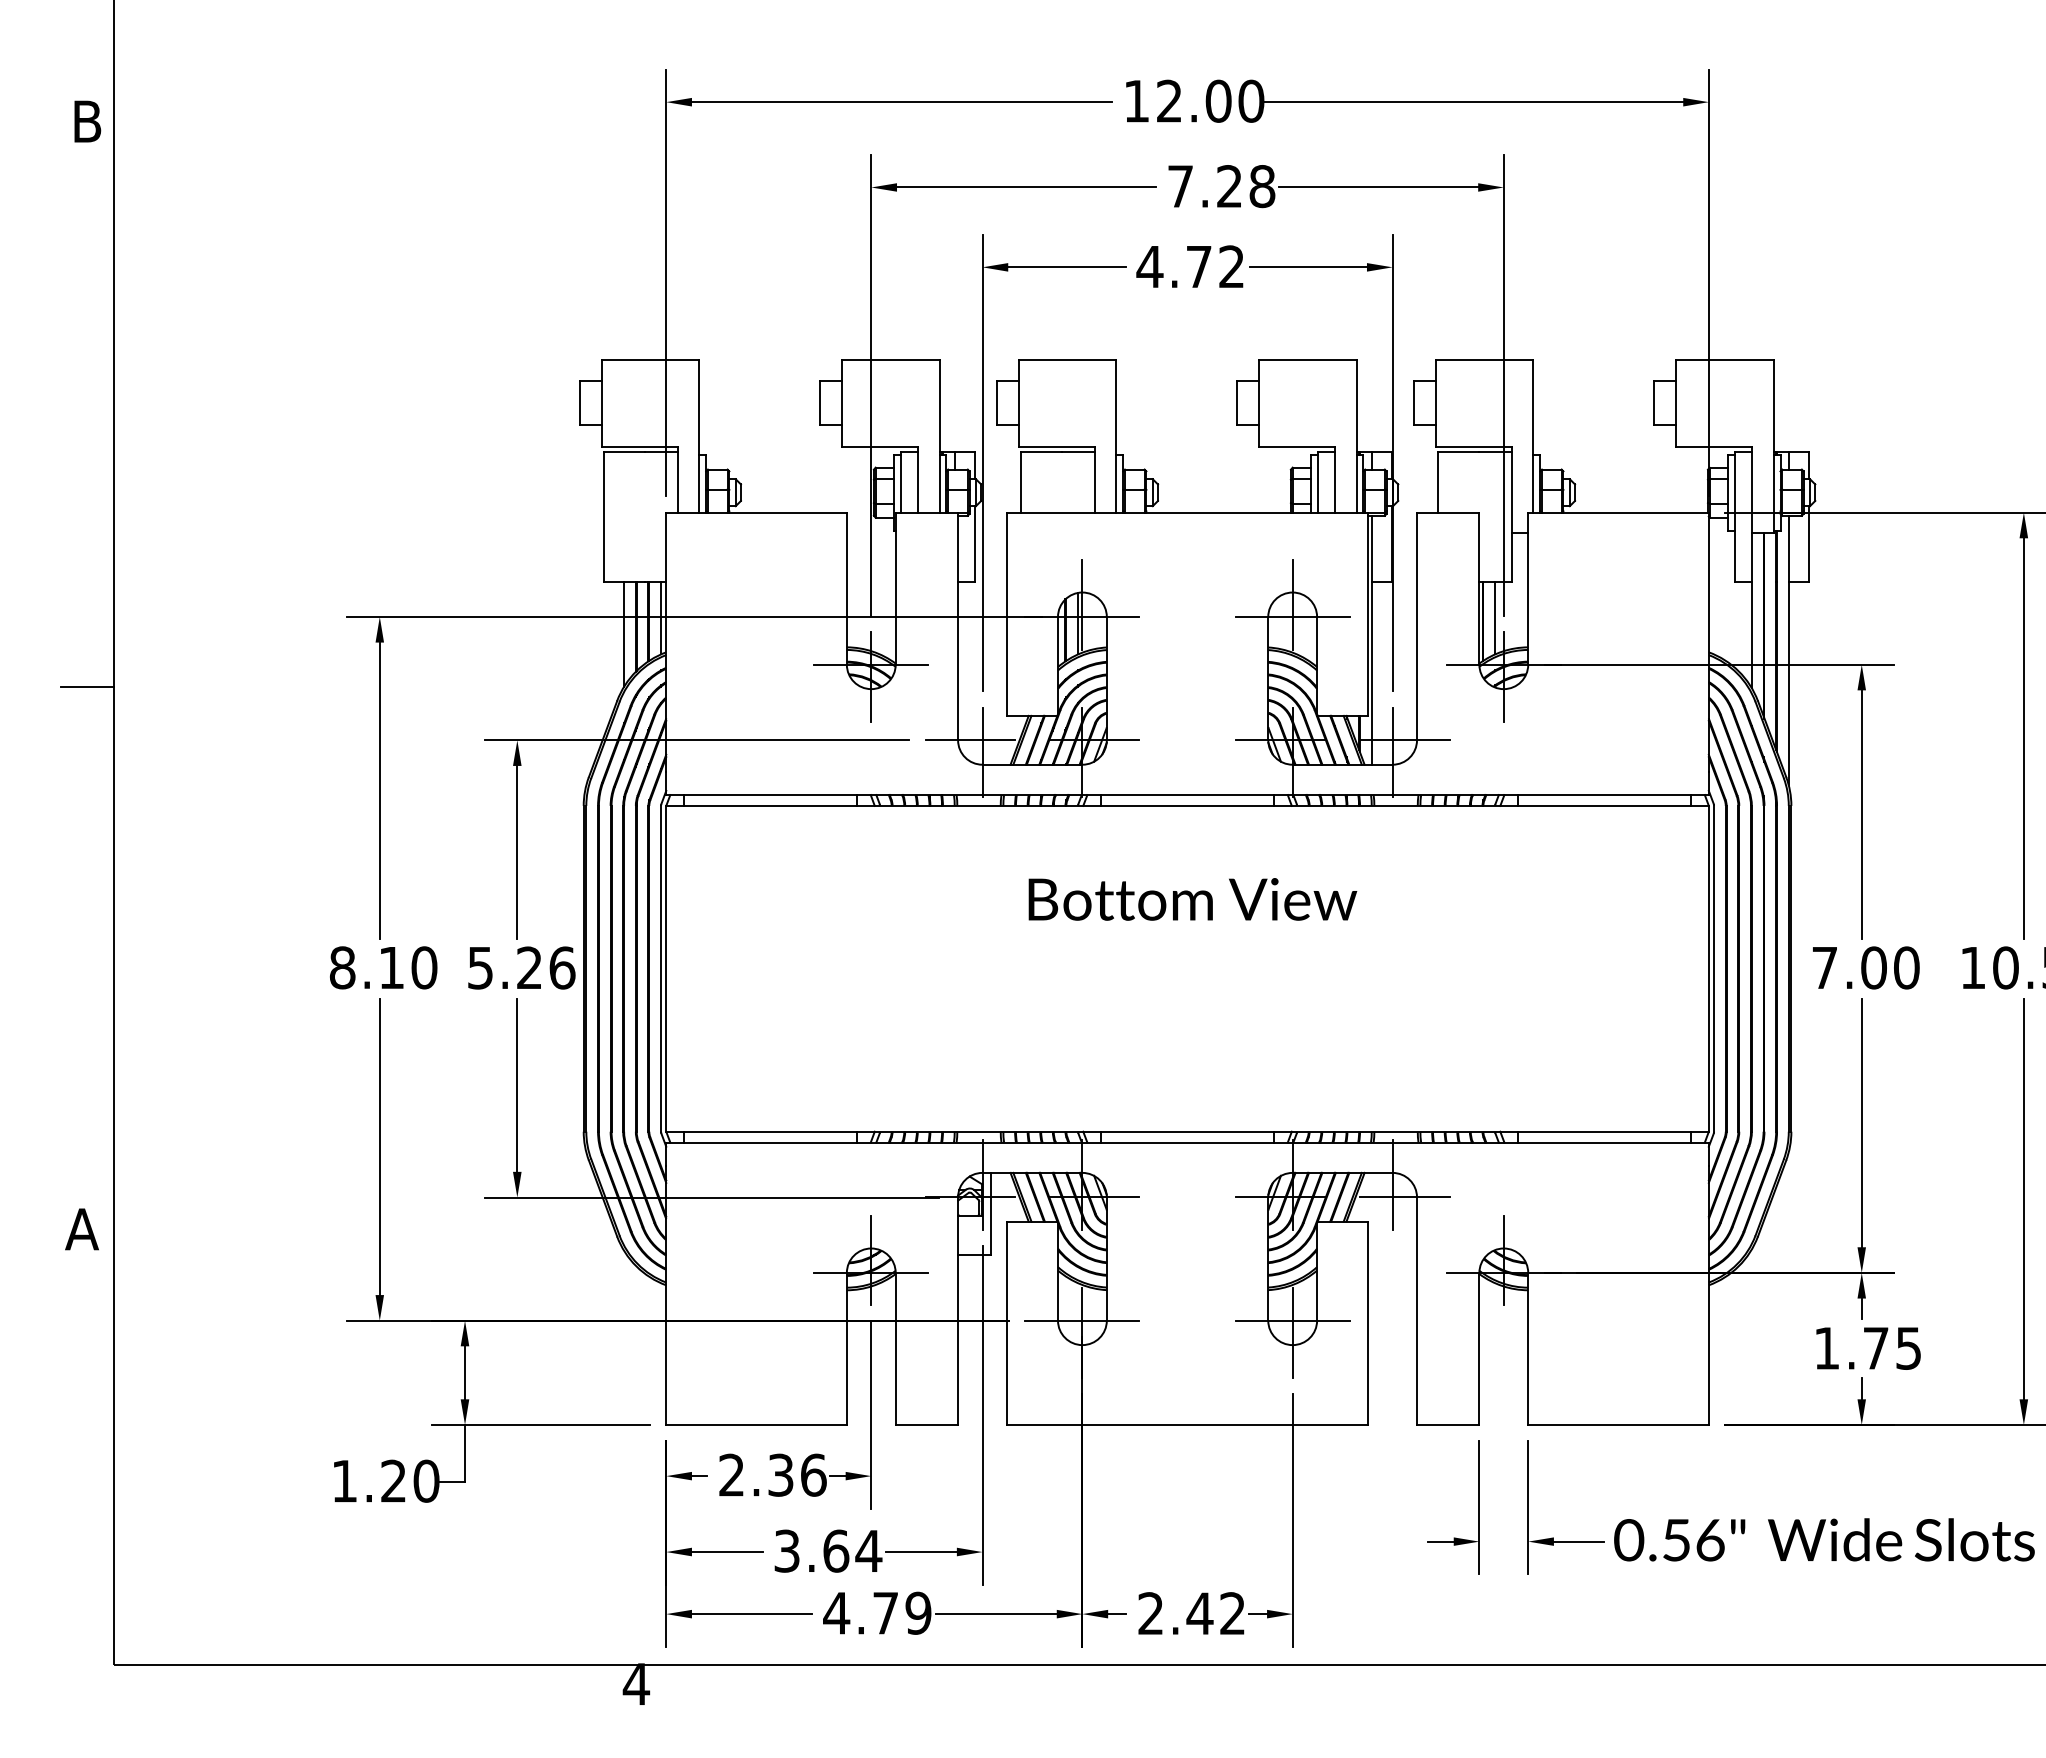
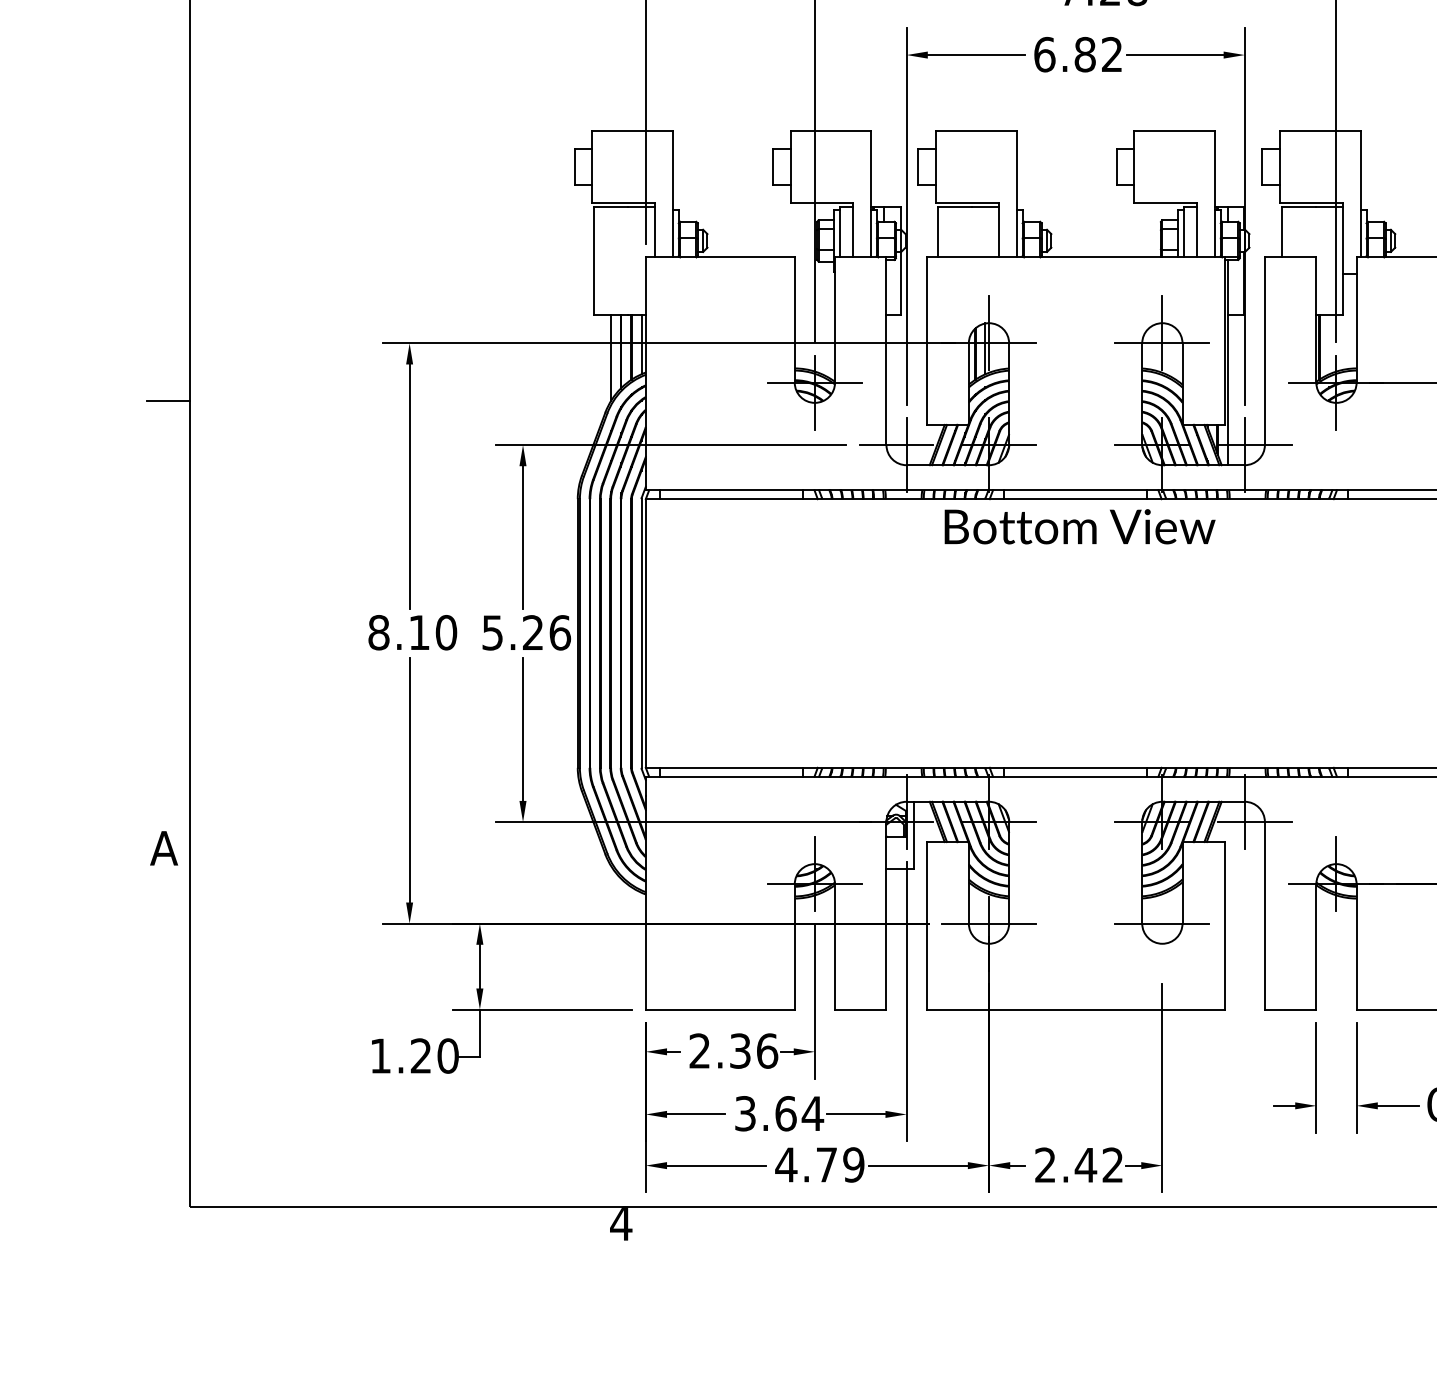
text: (1173, 266) -> (1064, 54), 4.72 -> 6.82
line: (1495, 618) -> (1329, 344), removed
text: (1192, 899) -> (1079, 526), moved
line: (1292, 1332) -> (1162, 933), removed

